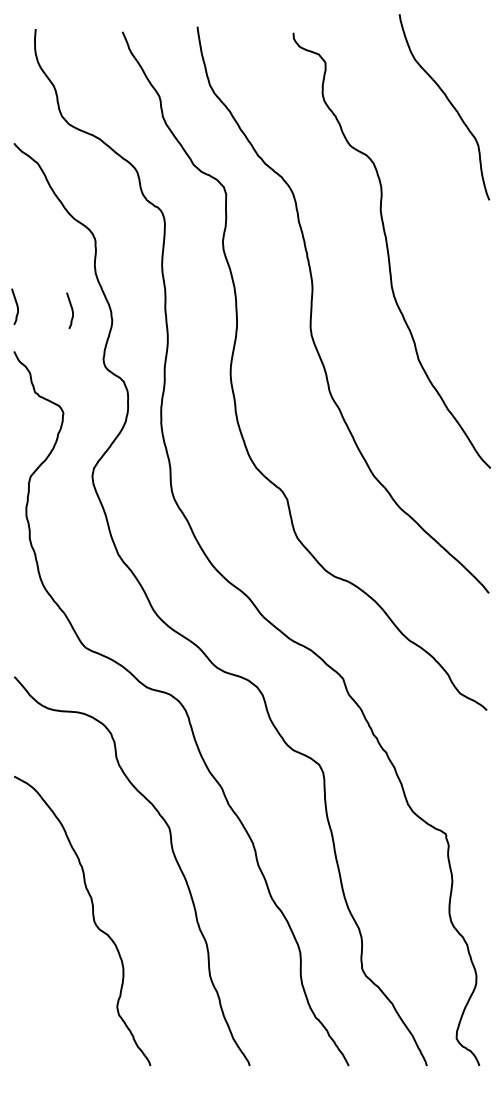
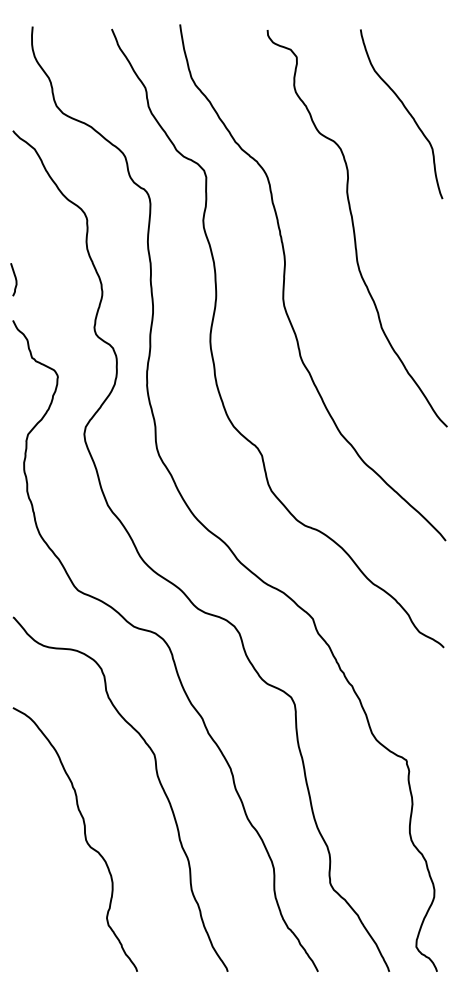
curve: (449, 103) -> (406, 110), moved
curve: (71, 310) -> (65, 283), removed

